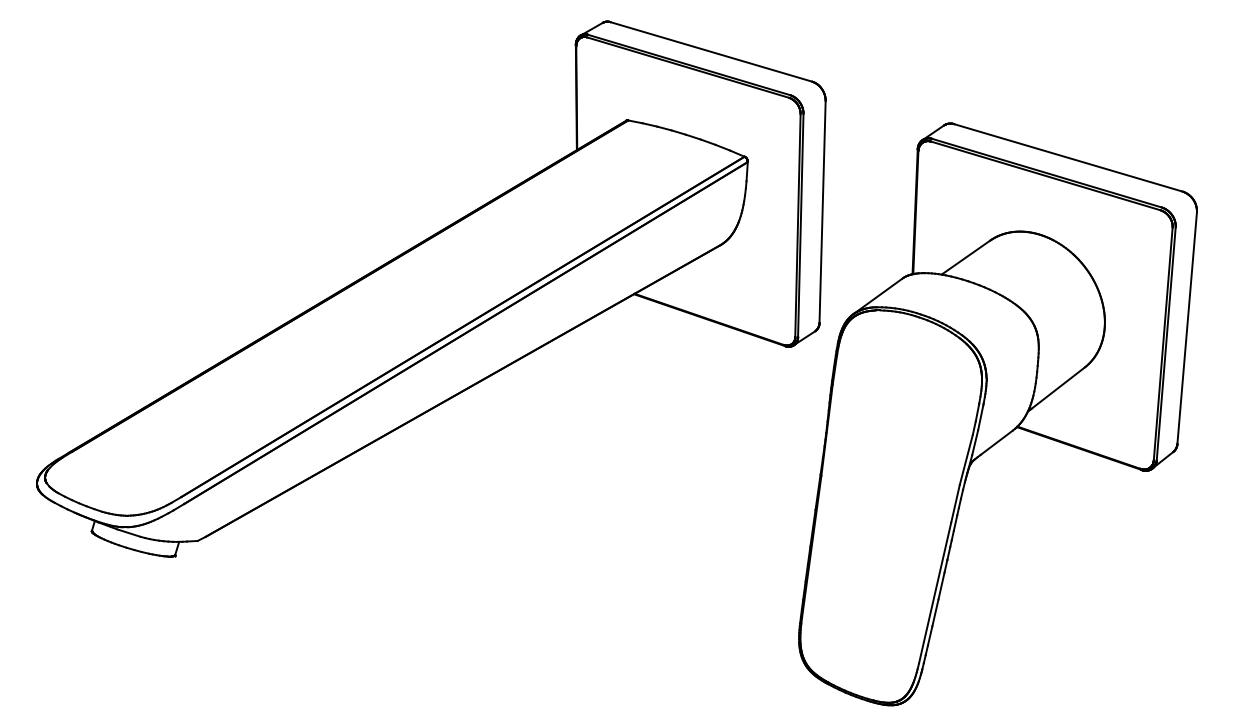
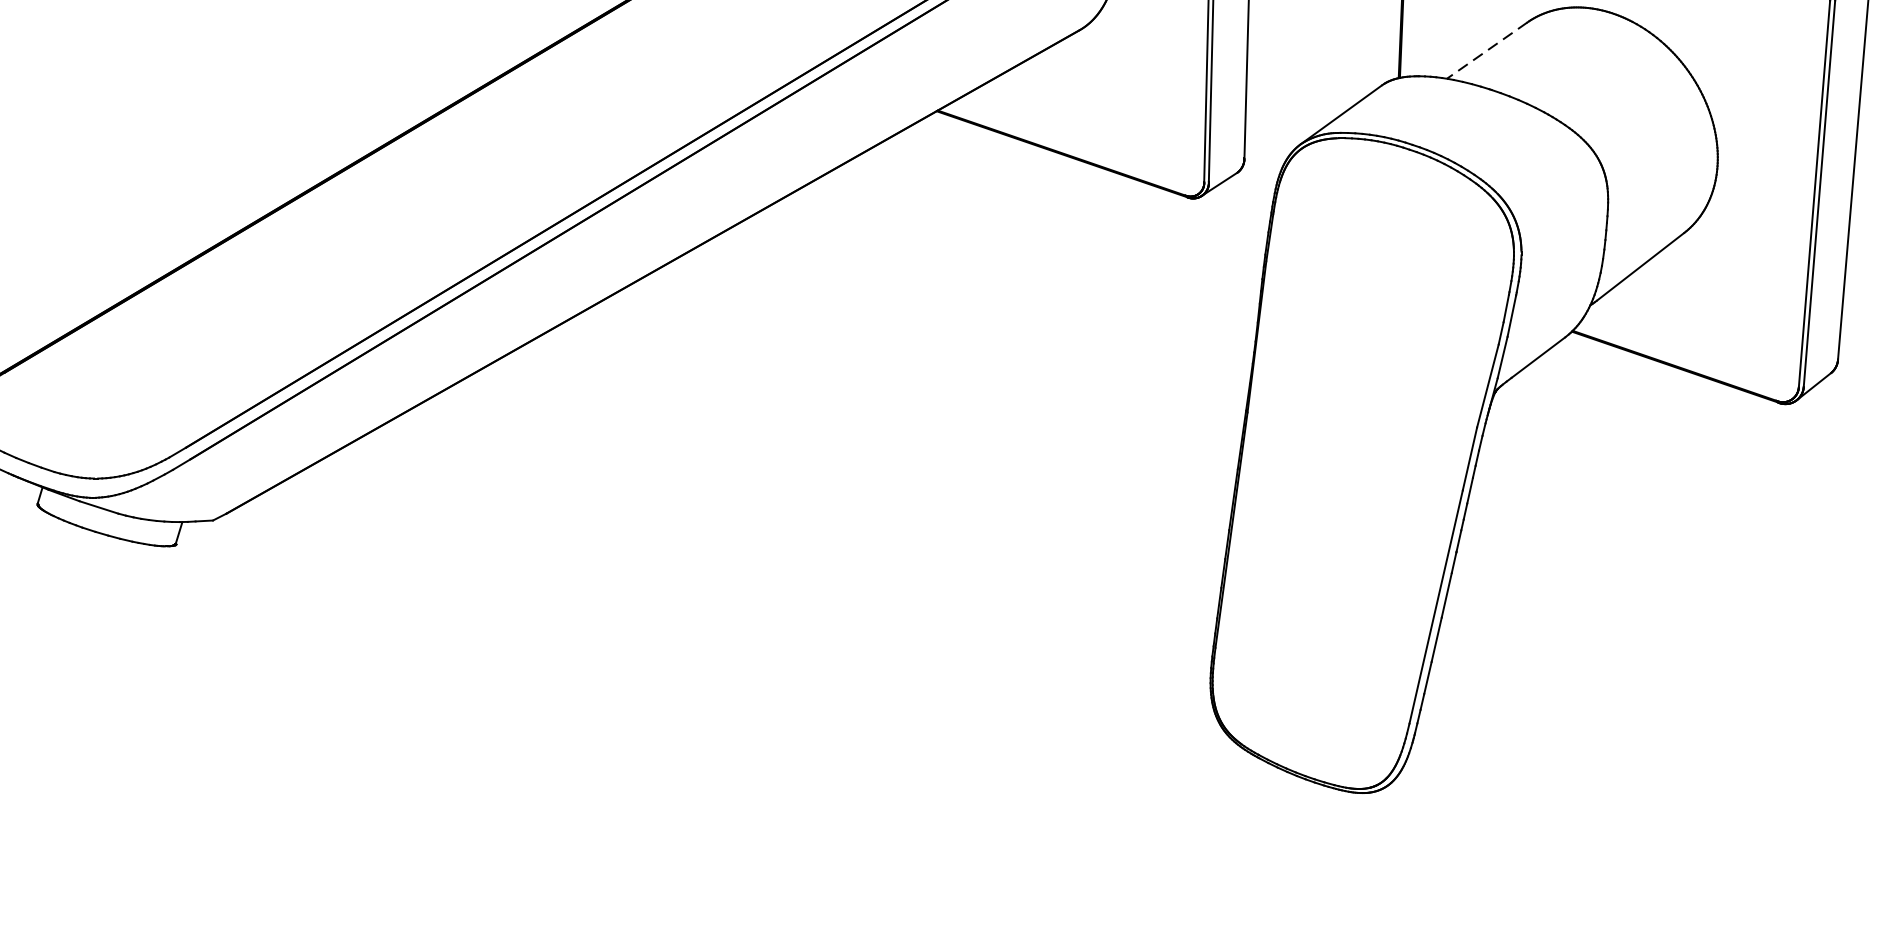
line: (965, 257) -> (1486, 50), solid -> dashed

